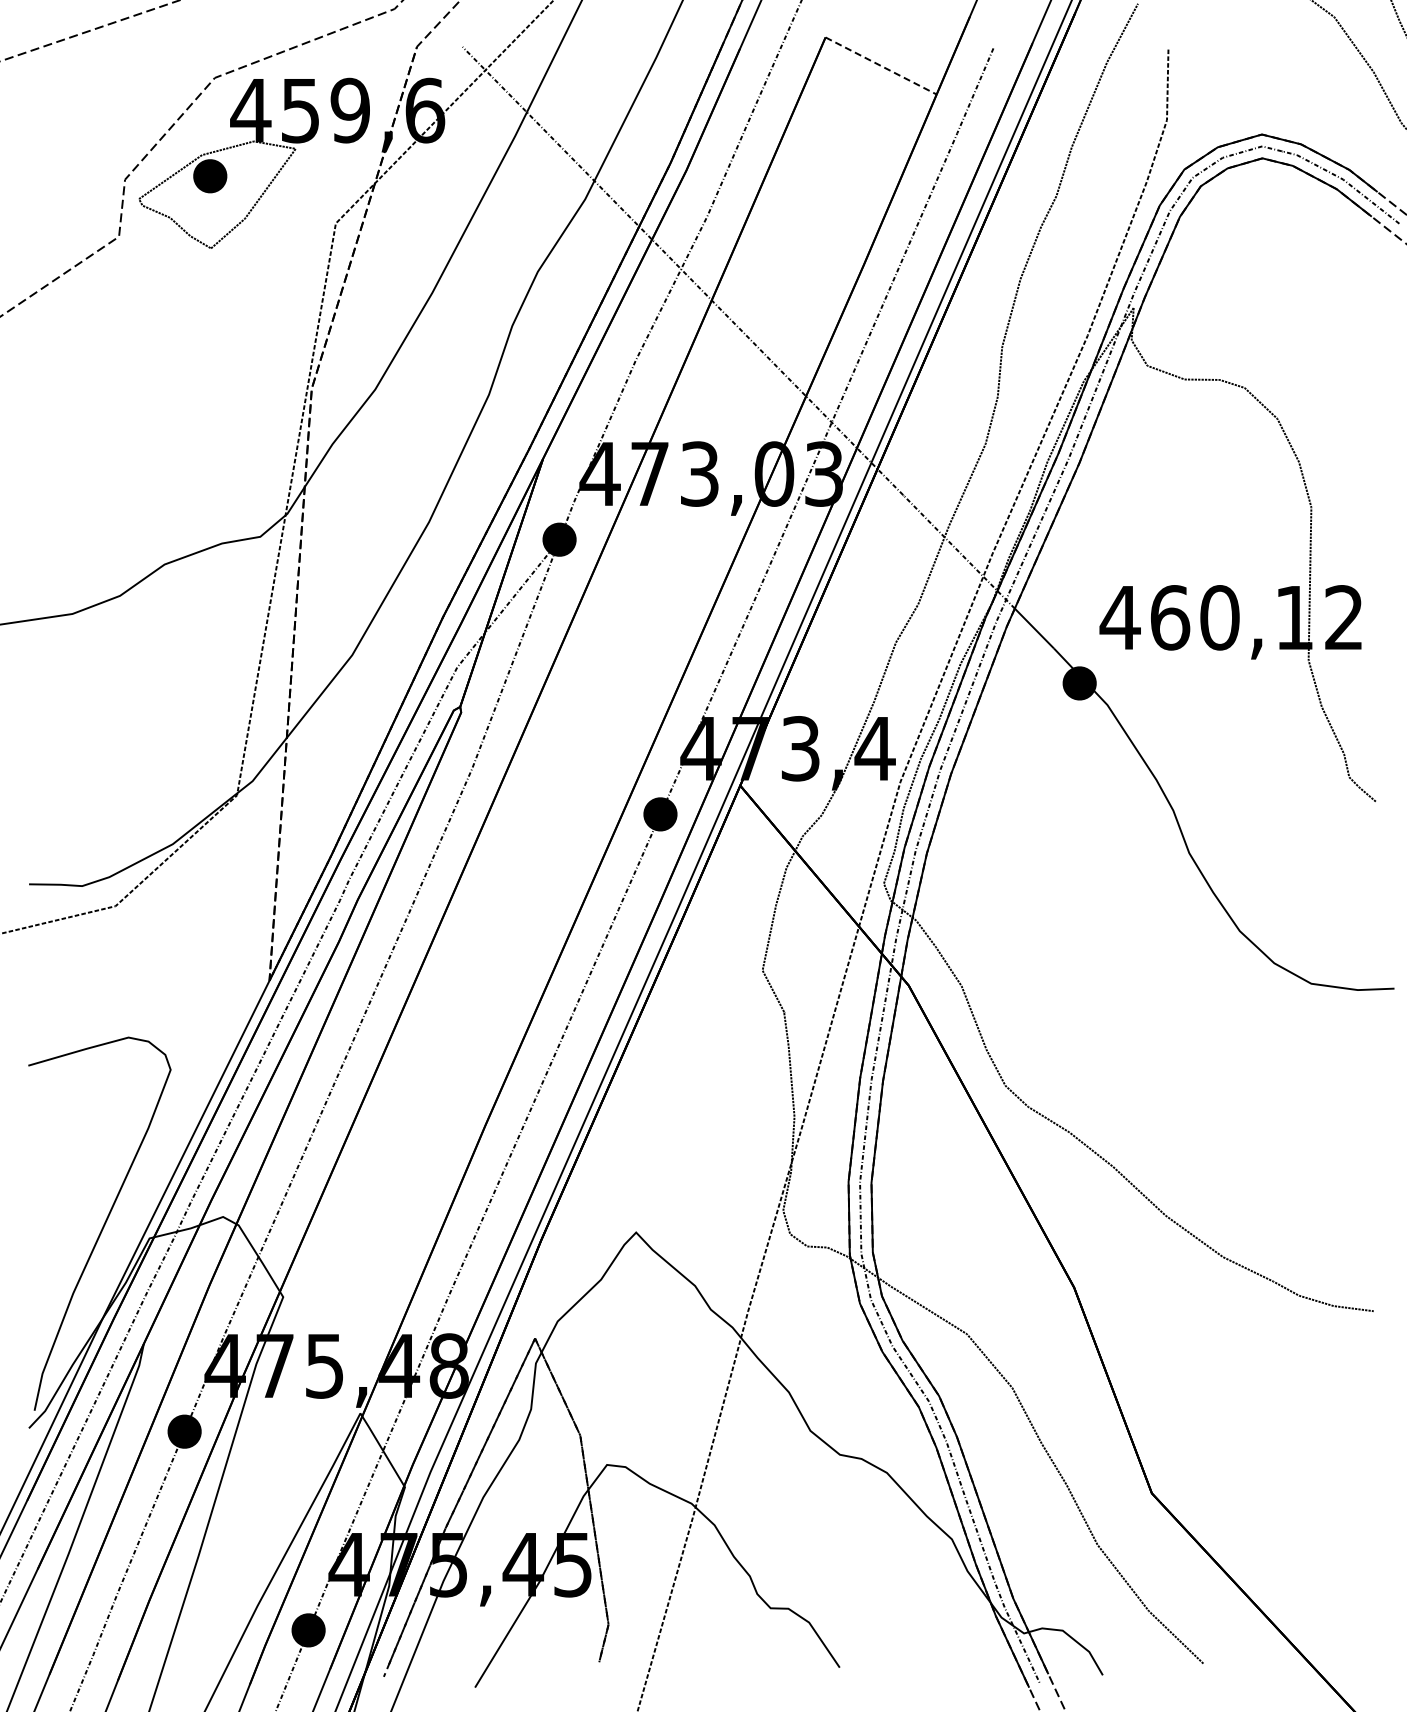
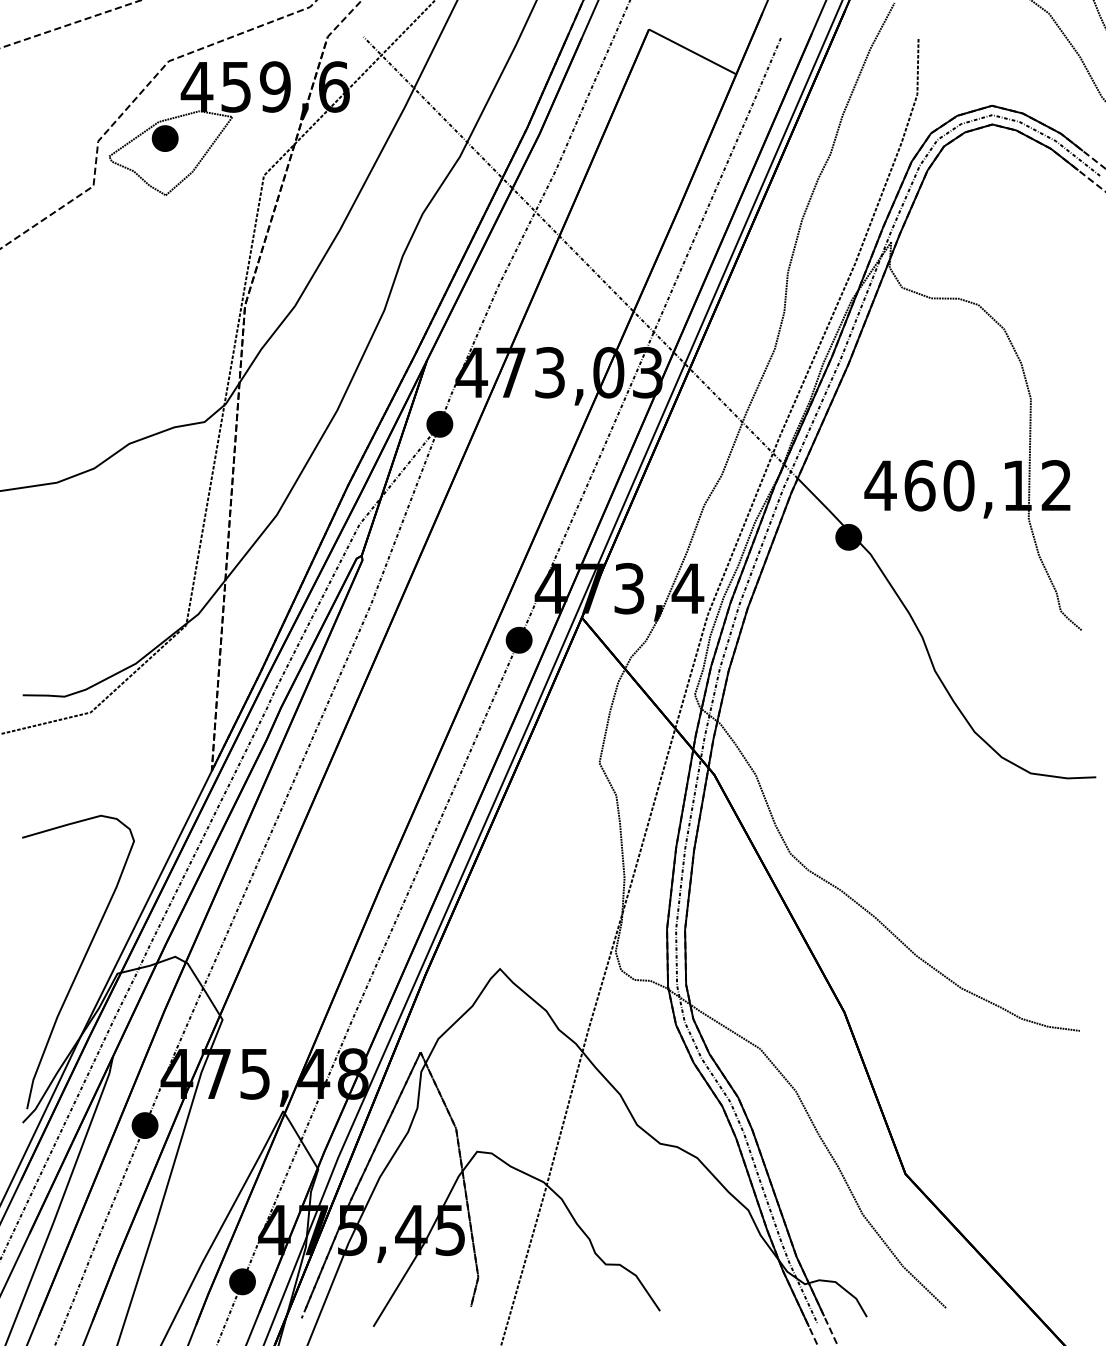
line: (881, 66) -> (692, 52), dashed -> solid

